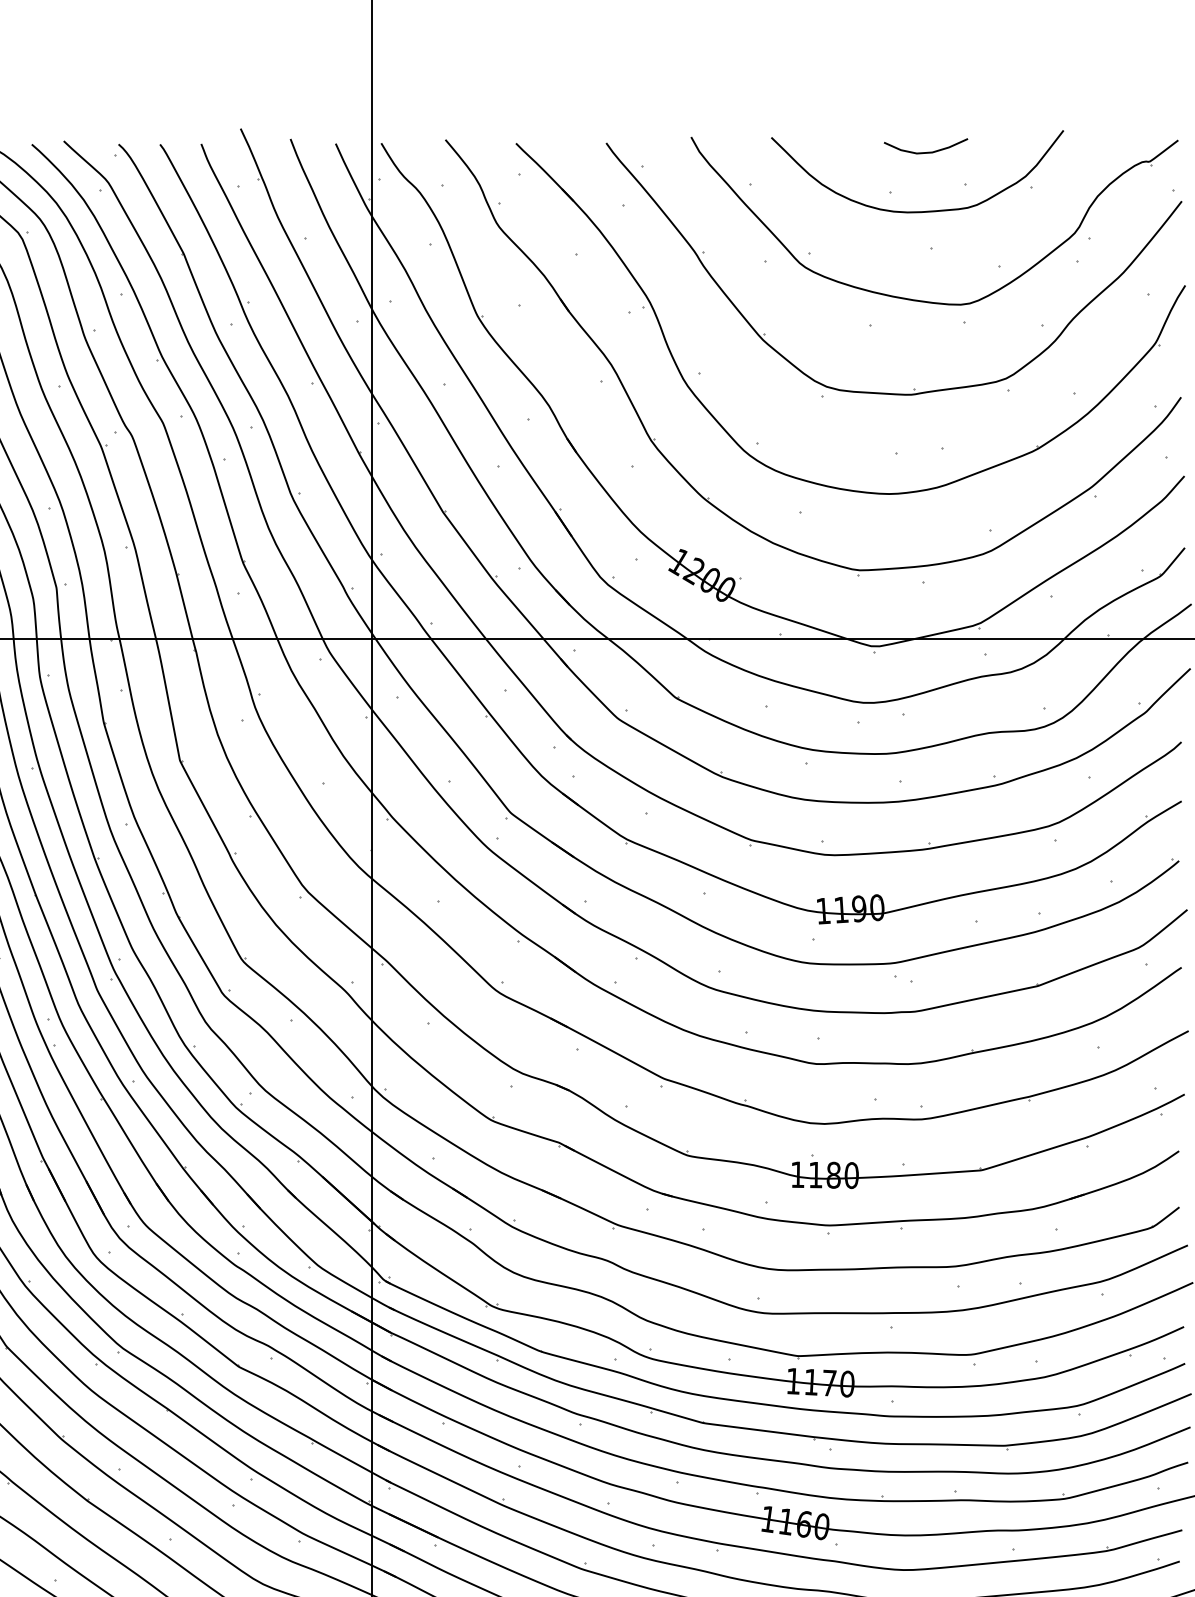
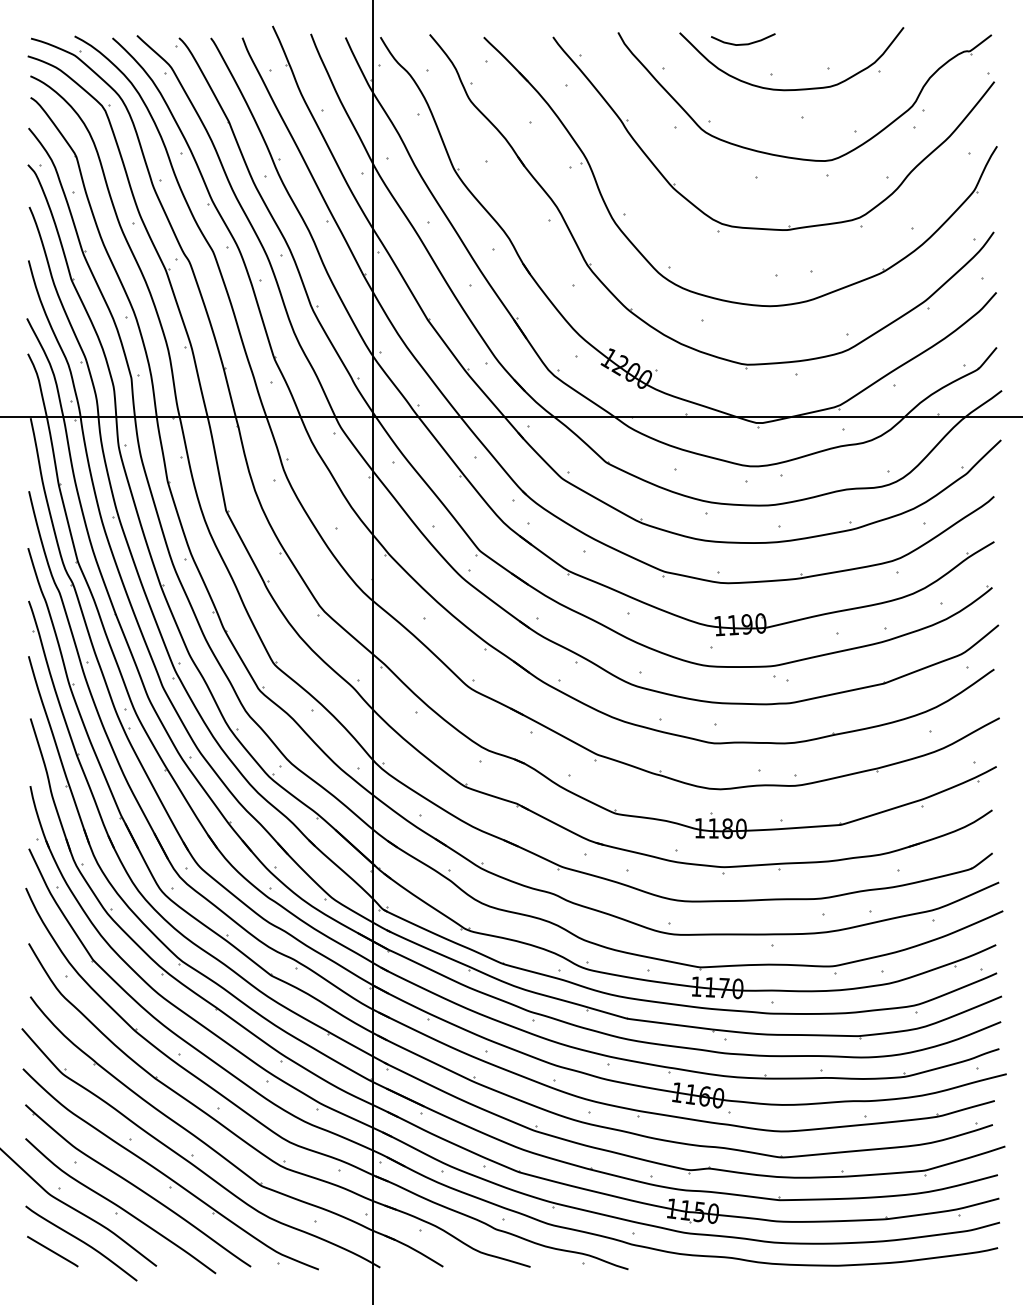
curve: (926, 151) -> (743, 43), moved

